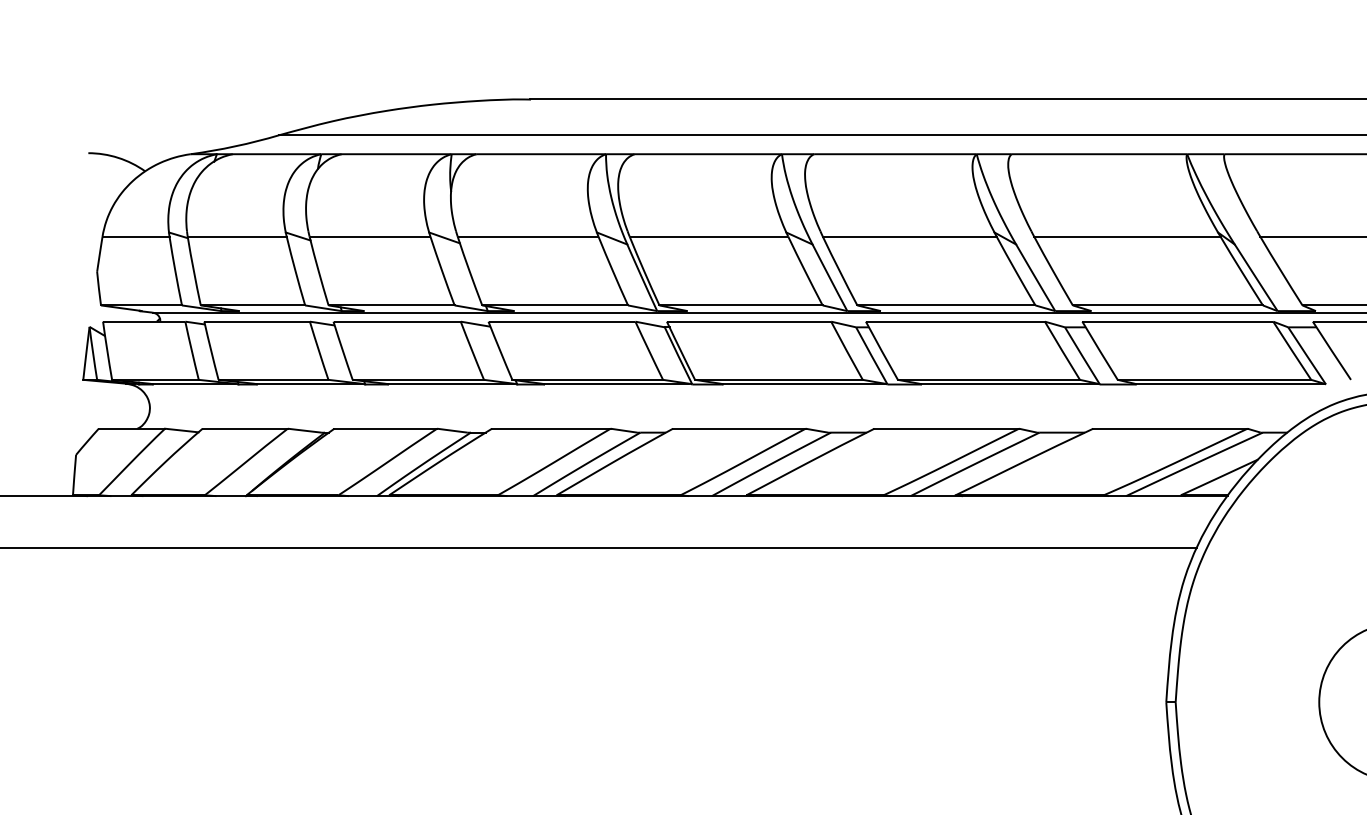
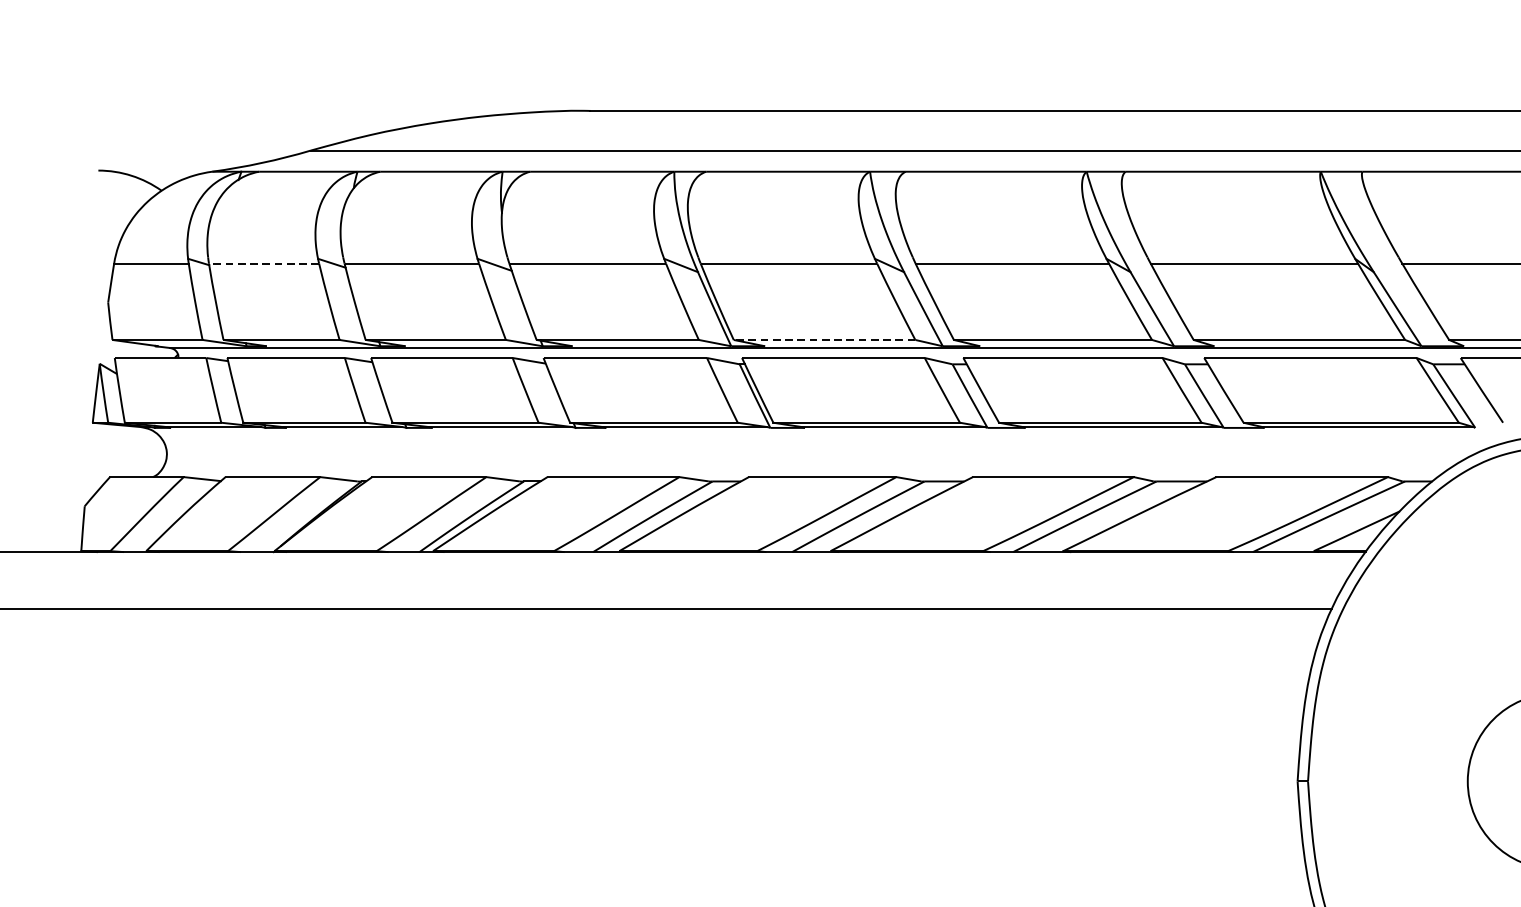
line: (237, 236) -> (264, 263), solid -> dashed
line: (741, 305) -> (825, 340), solid -> dashed

